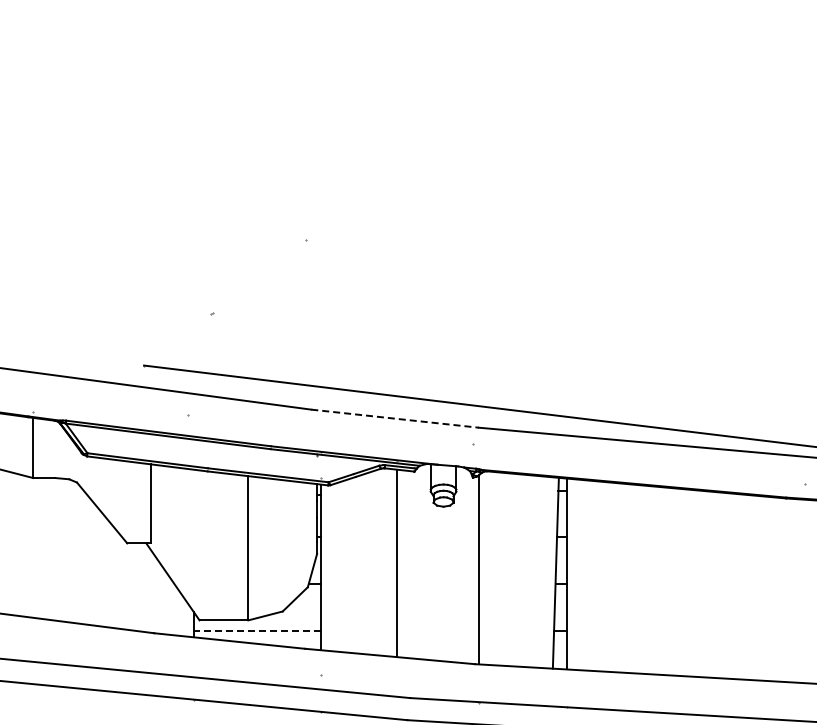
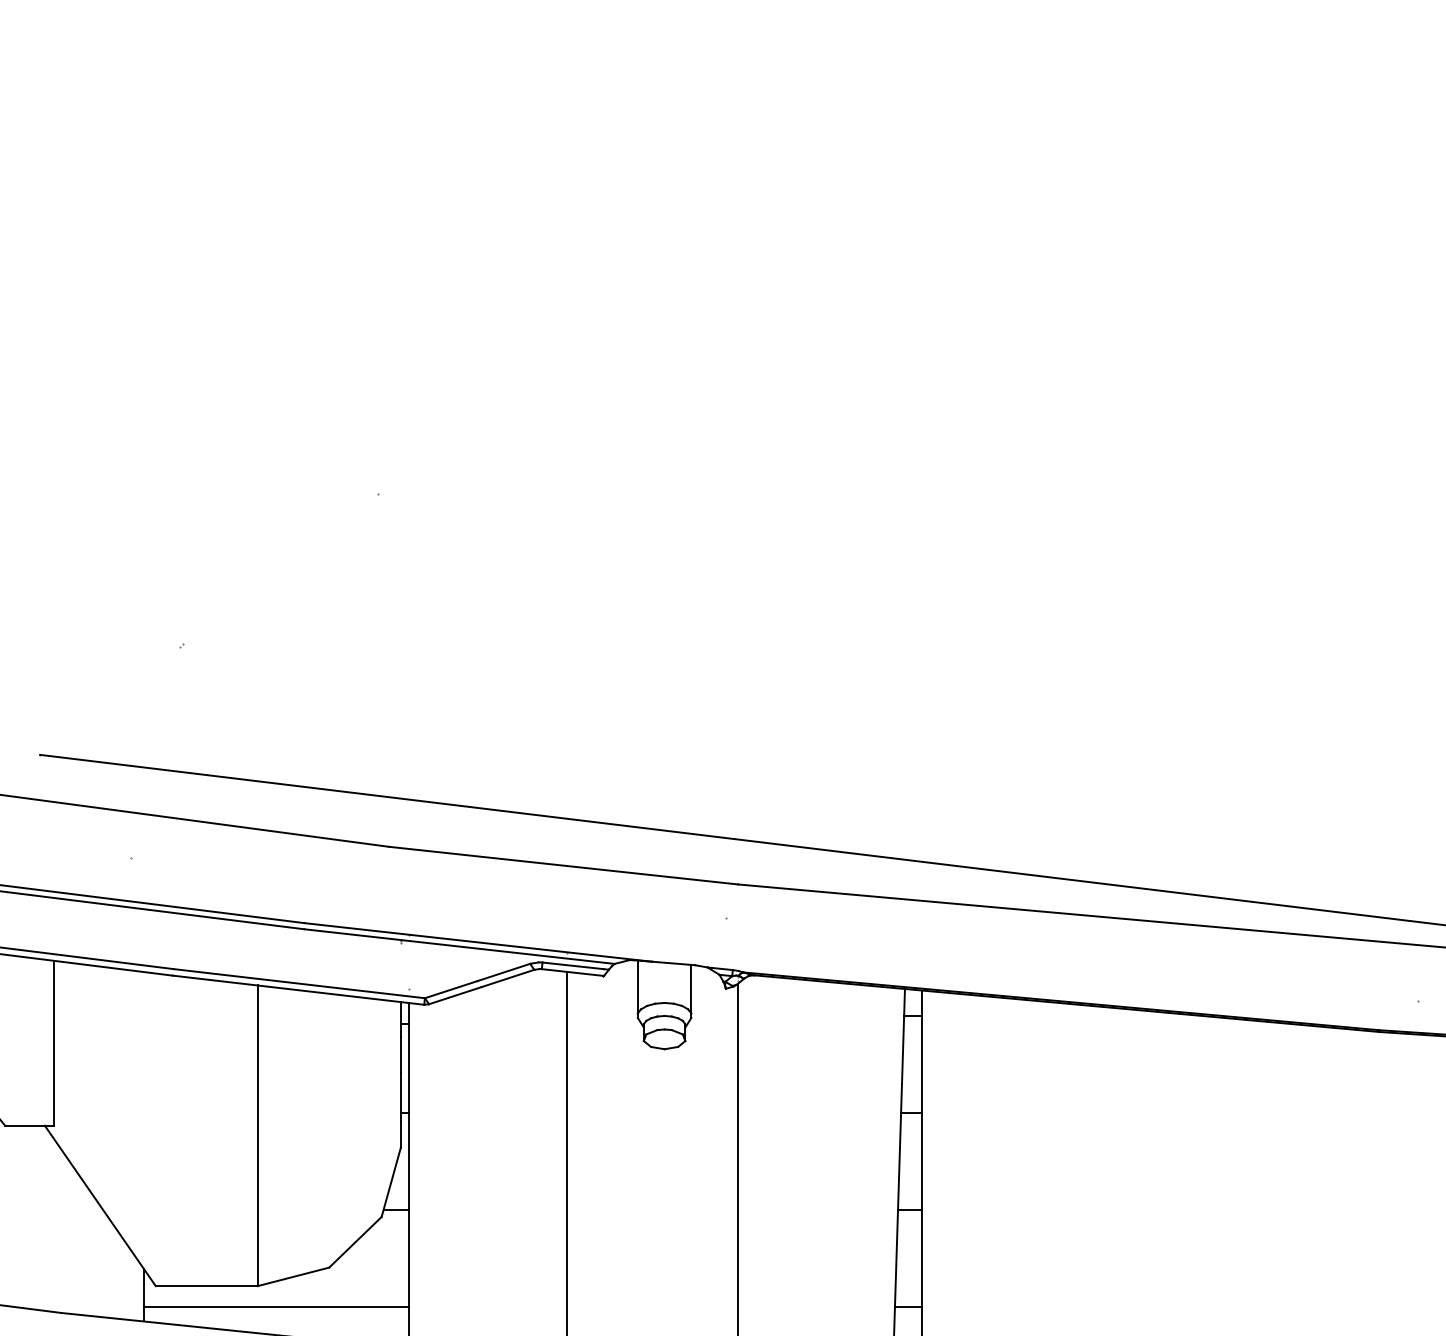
line: (395, 418) -> (564, 865), dashed -> solid
line: (257, 630) -> (276, 1307), dashed -> solid

